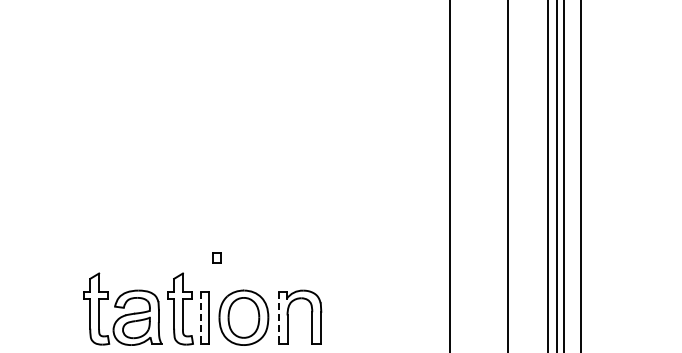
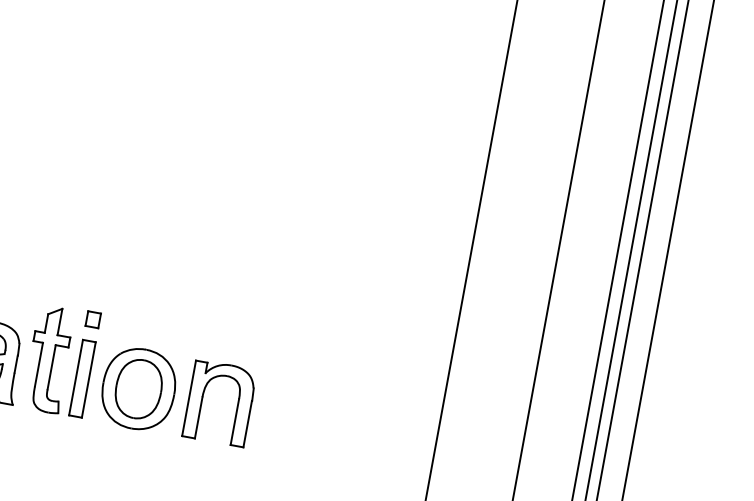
part: (216, 257) -> (92, 318), moved
line: (200, 318) -> (75, 378), dashed -> solid
line: (278, 318) -> (188, 399), dashed -> solid

